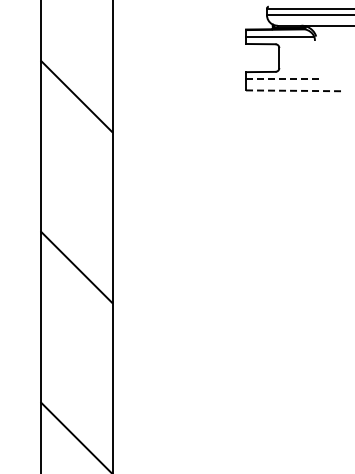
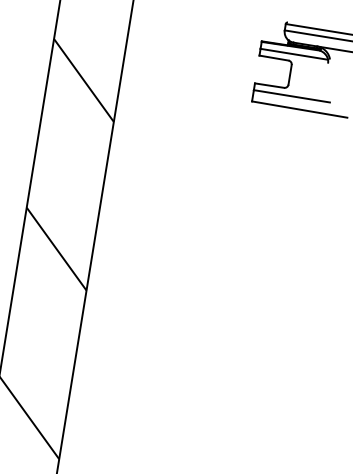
line: (284, 79) -> (291, 96), dashed -> solid
line: (294, 90) -> (299, 109), dashed -> solid

